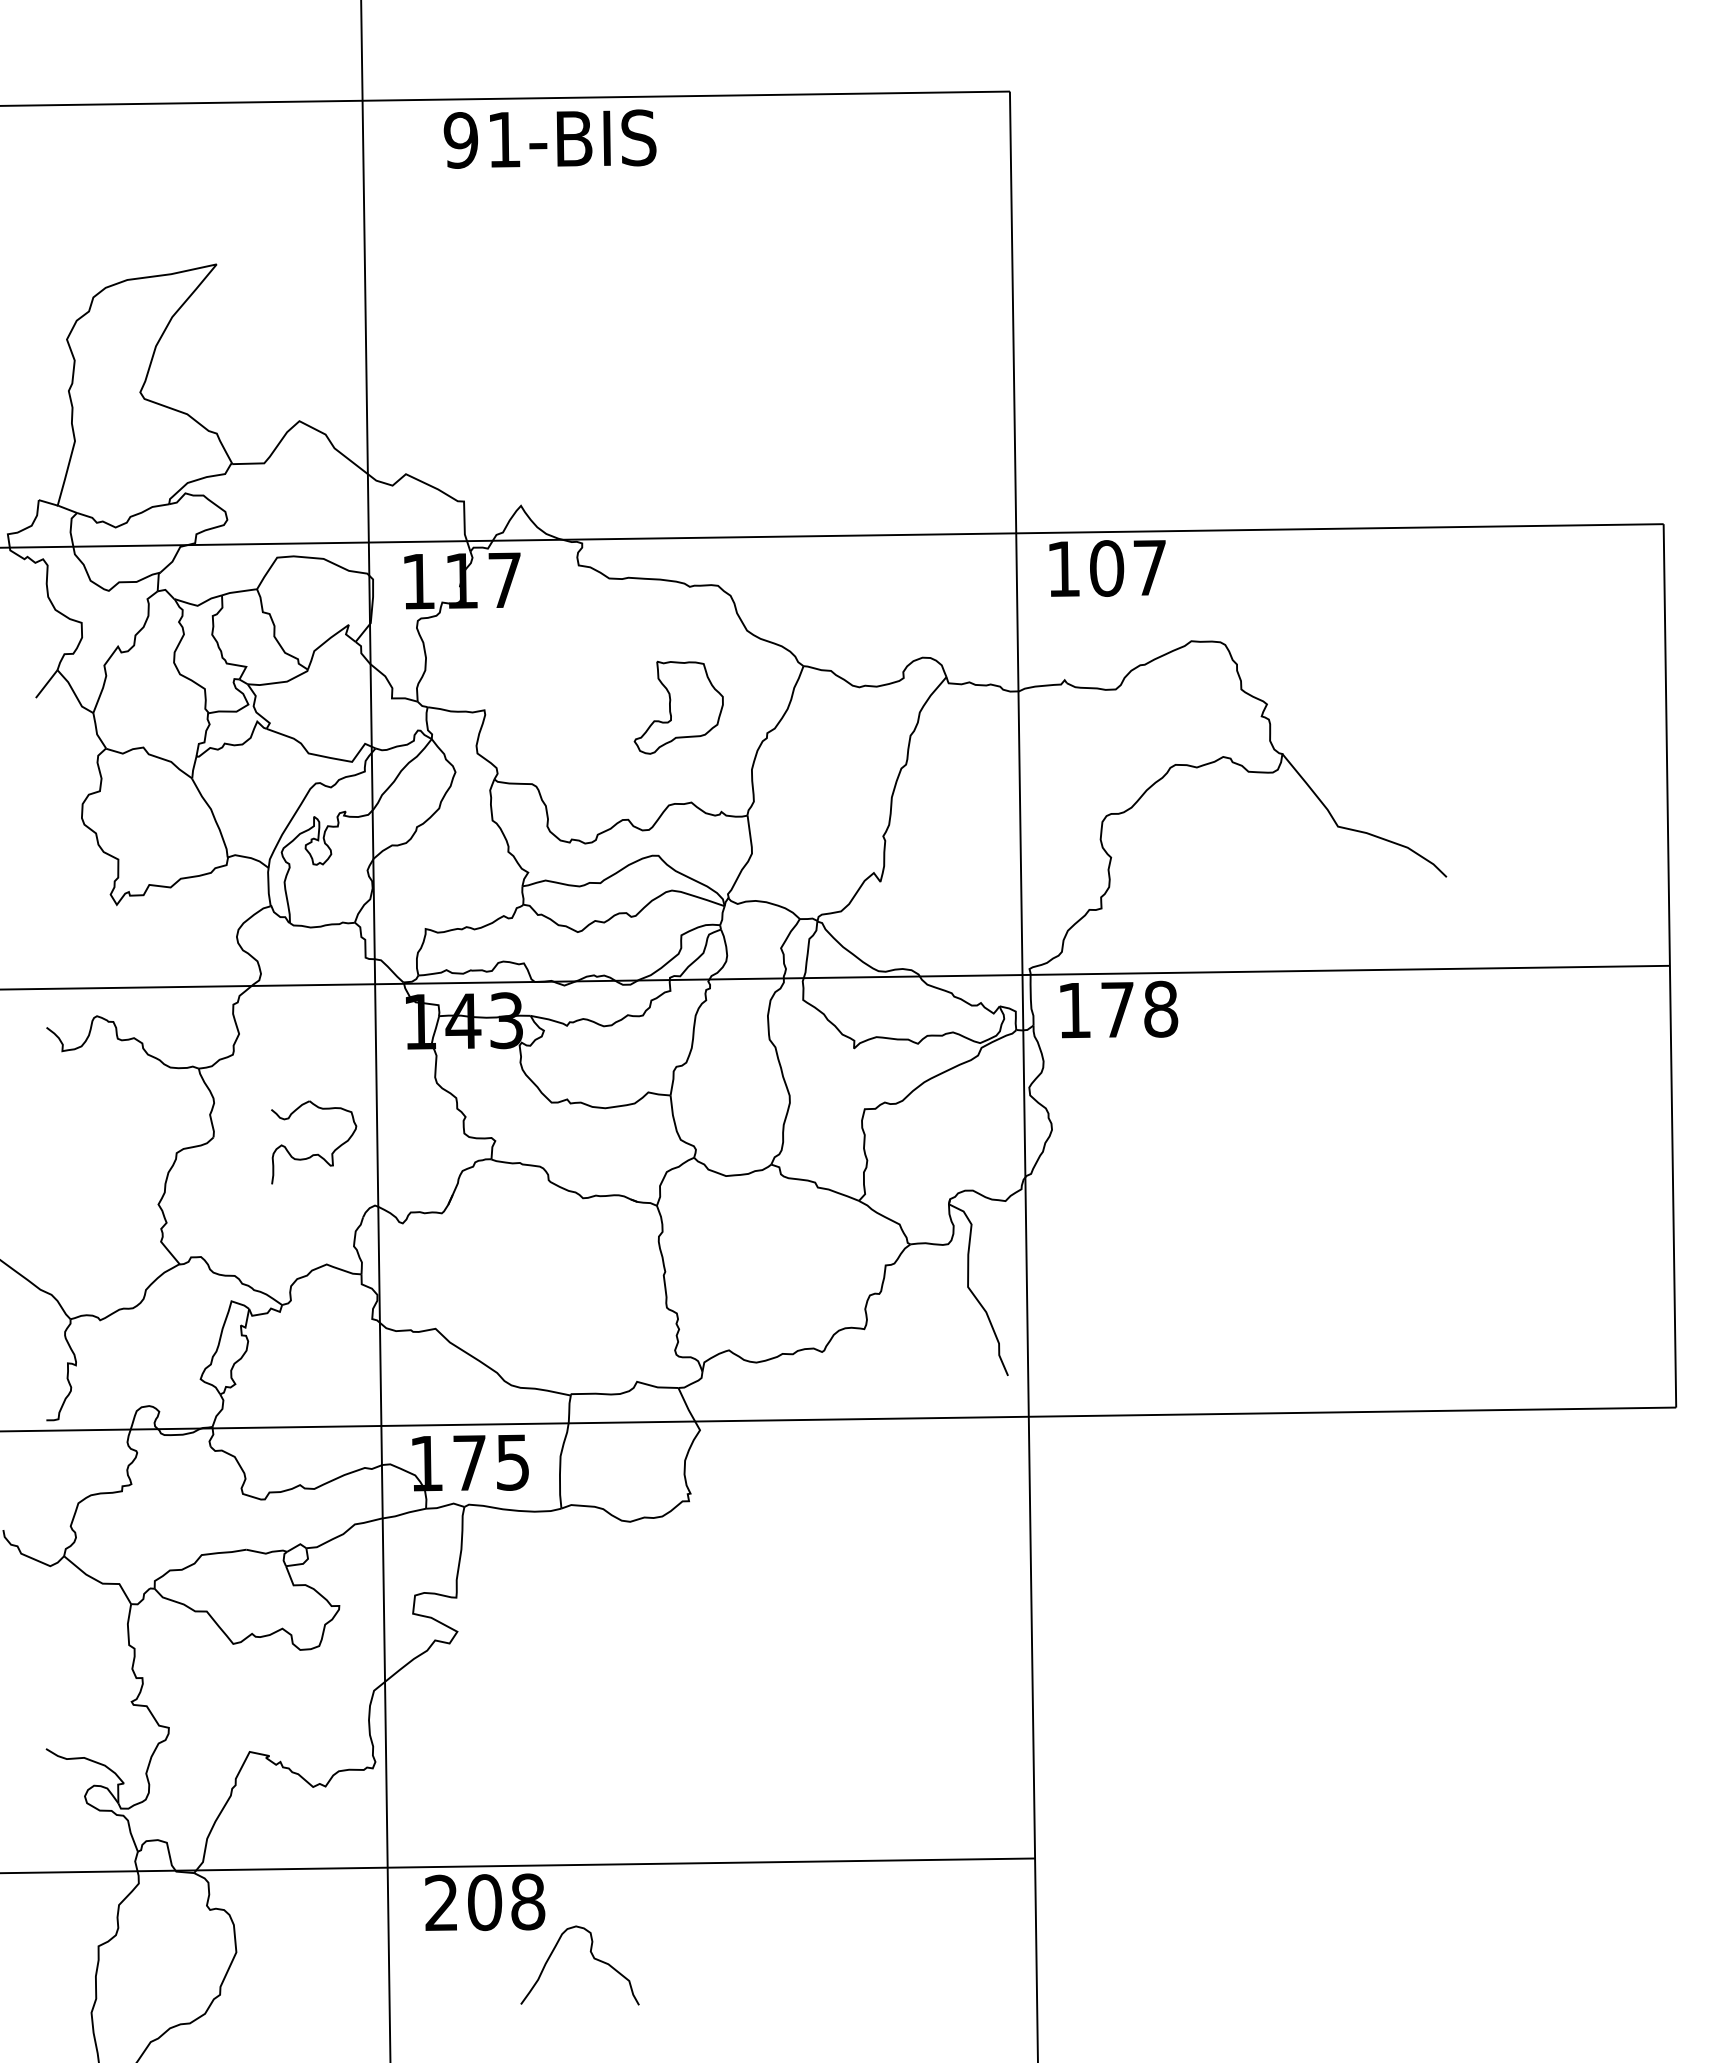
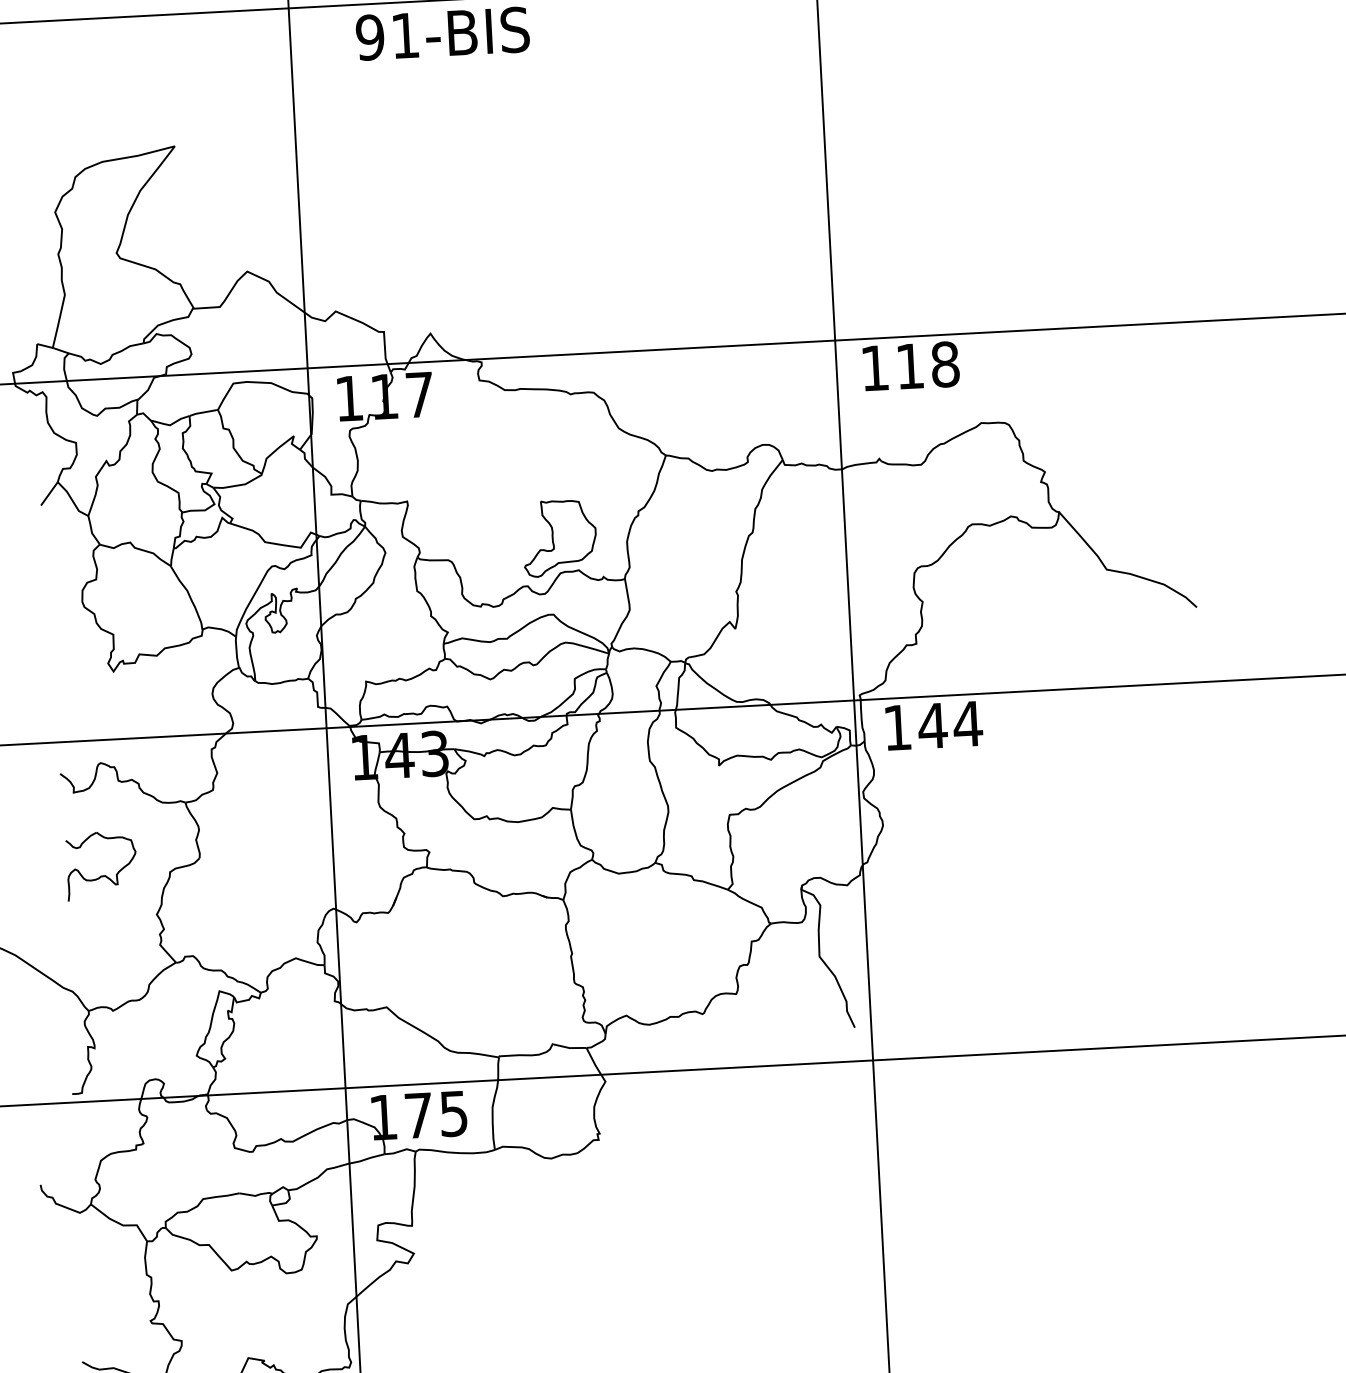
text: (1128, 567) -> (927, 364), 107 -> 118
part: (678, 707) -> (559, 538), moved
text: (1138, 1008) -> (949, 724), 178 -> 144
part: (317, 1153) -> (104, 874), moved

